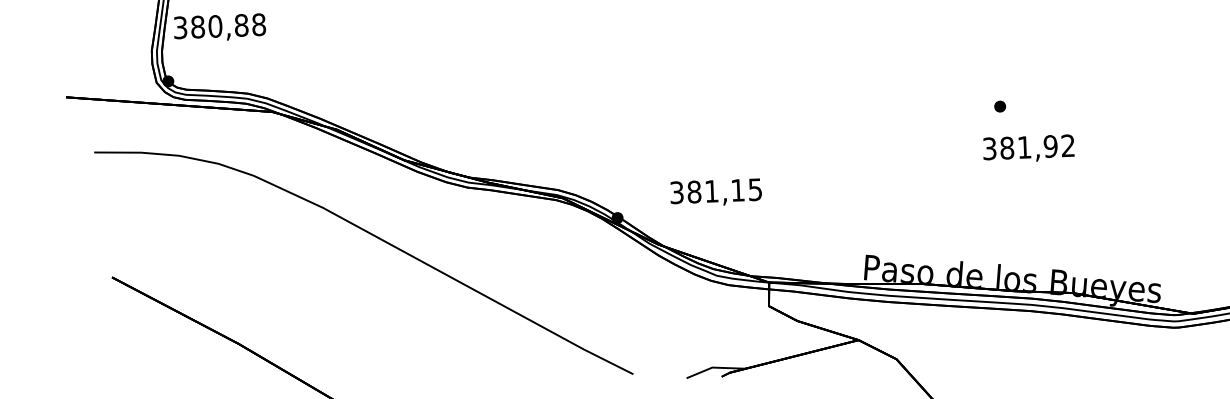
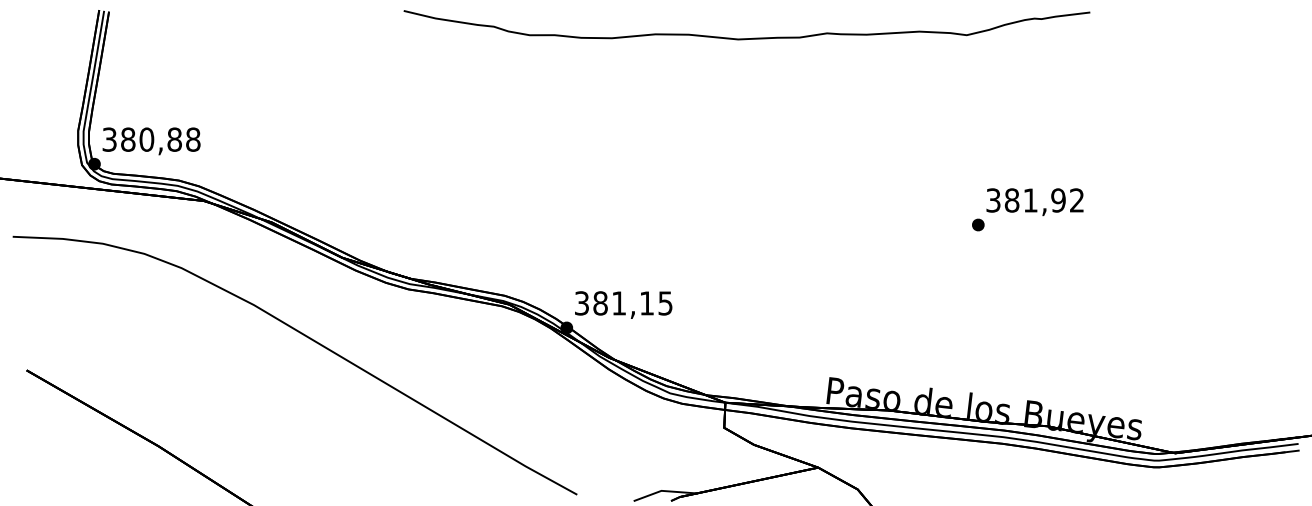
text: (219, 28) -> (151, 141), moved
text: (1028, 149) -> (1034, 202), moved
text: (715, 192) -> (623, 304), moved

